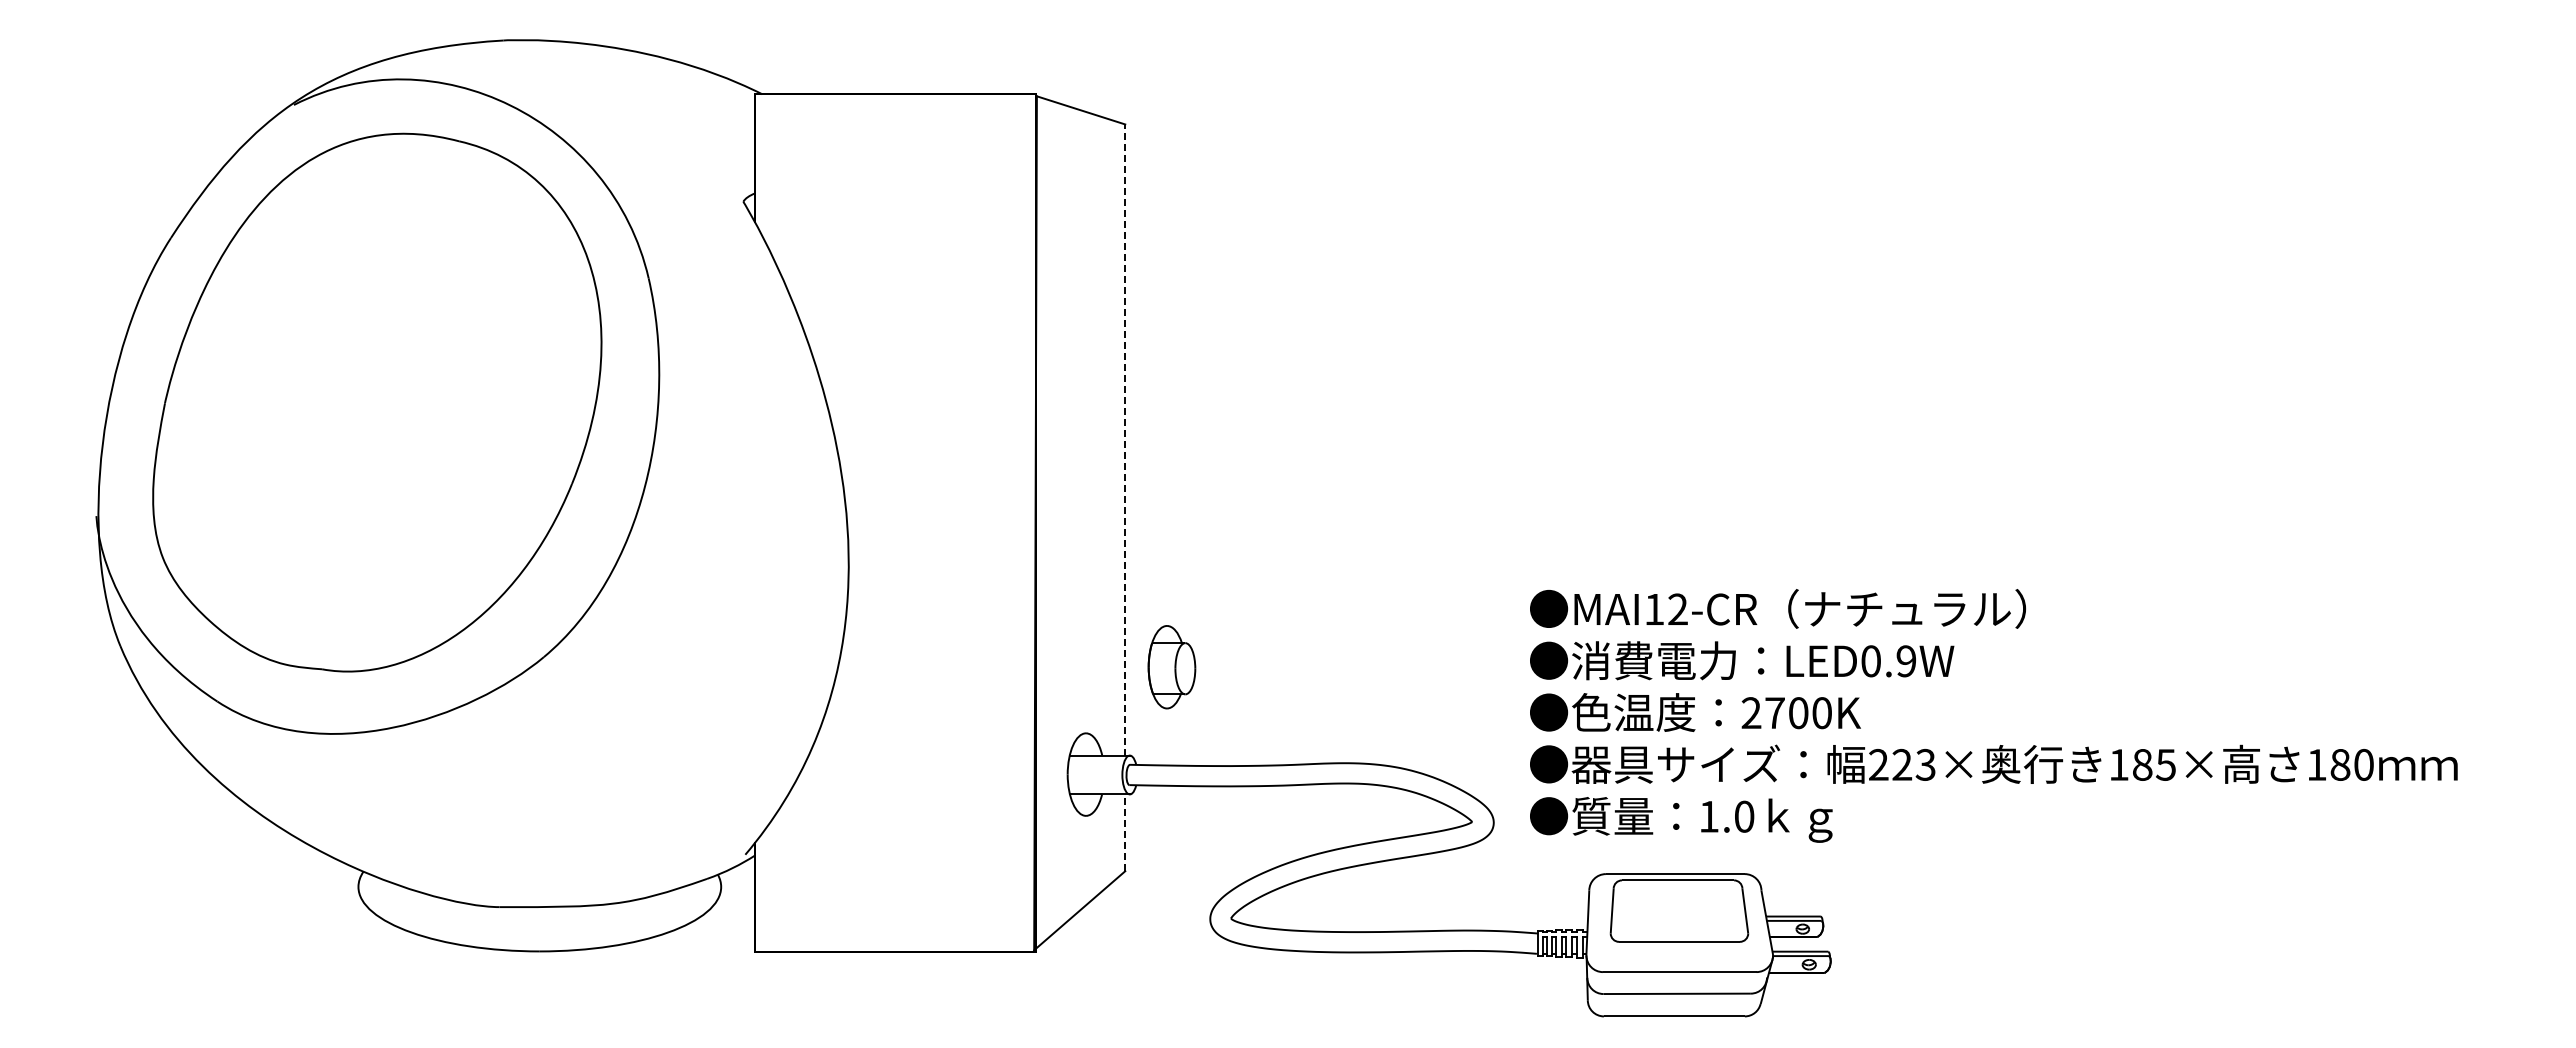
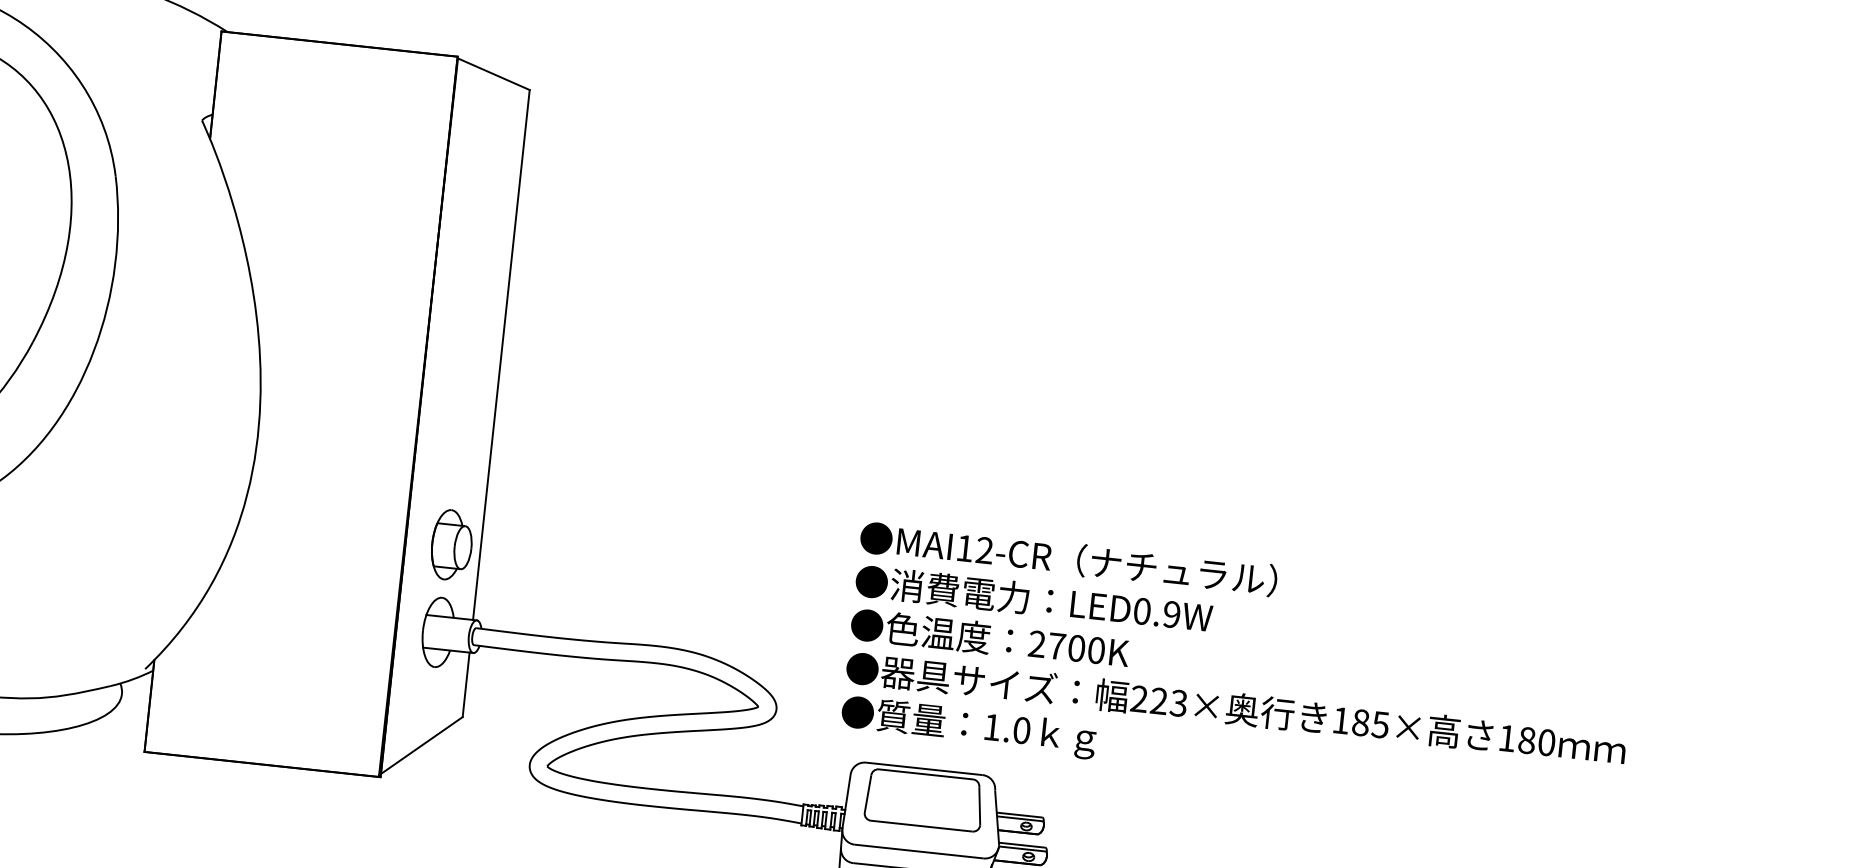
line: (1125, 440) -> (501, 355), dashed -> solid
part: (1171, 667) -> (451, 545), moved
text: (1993, 715) -> (1240, 667), moved
line: (1125, 832) -> (466, 684), dashed -> solid

